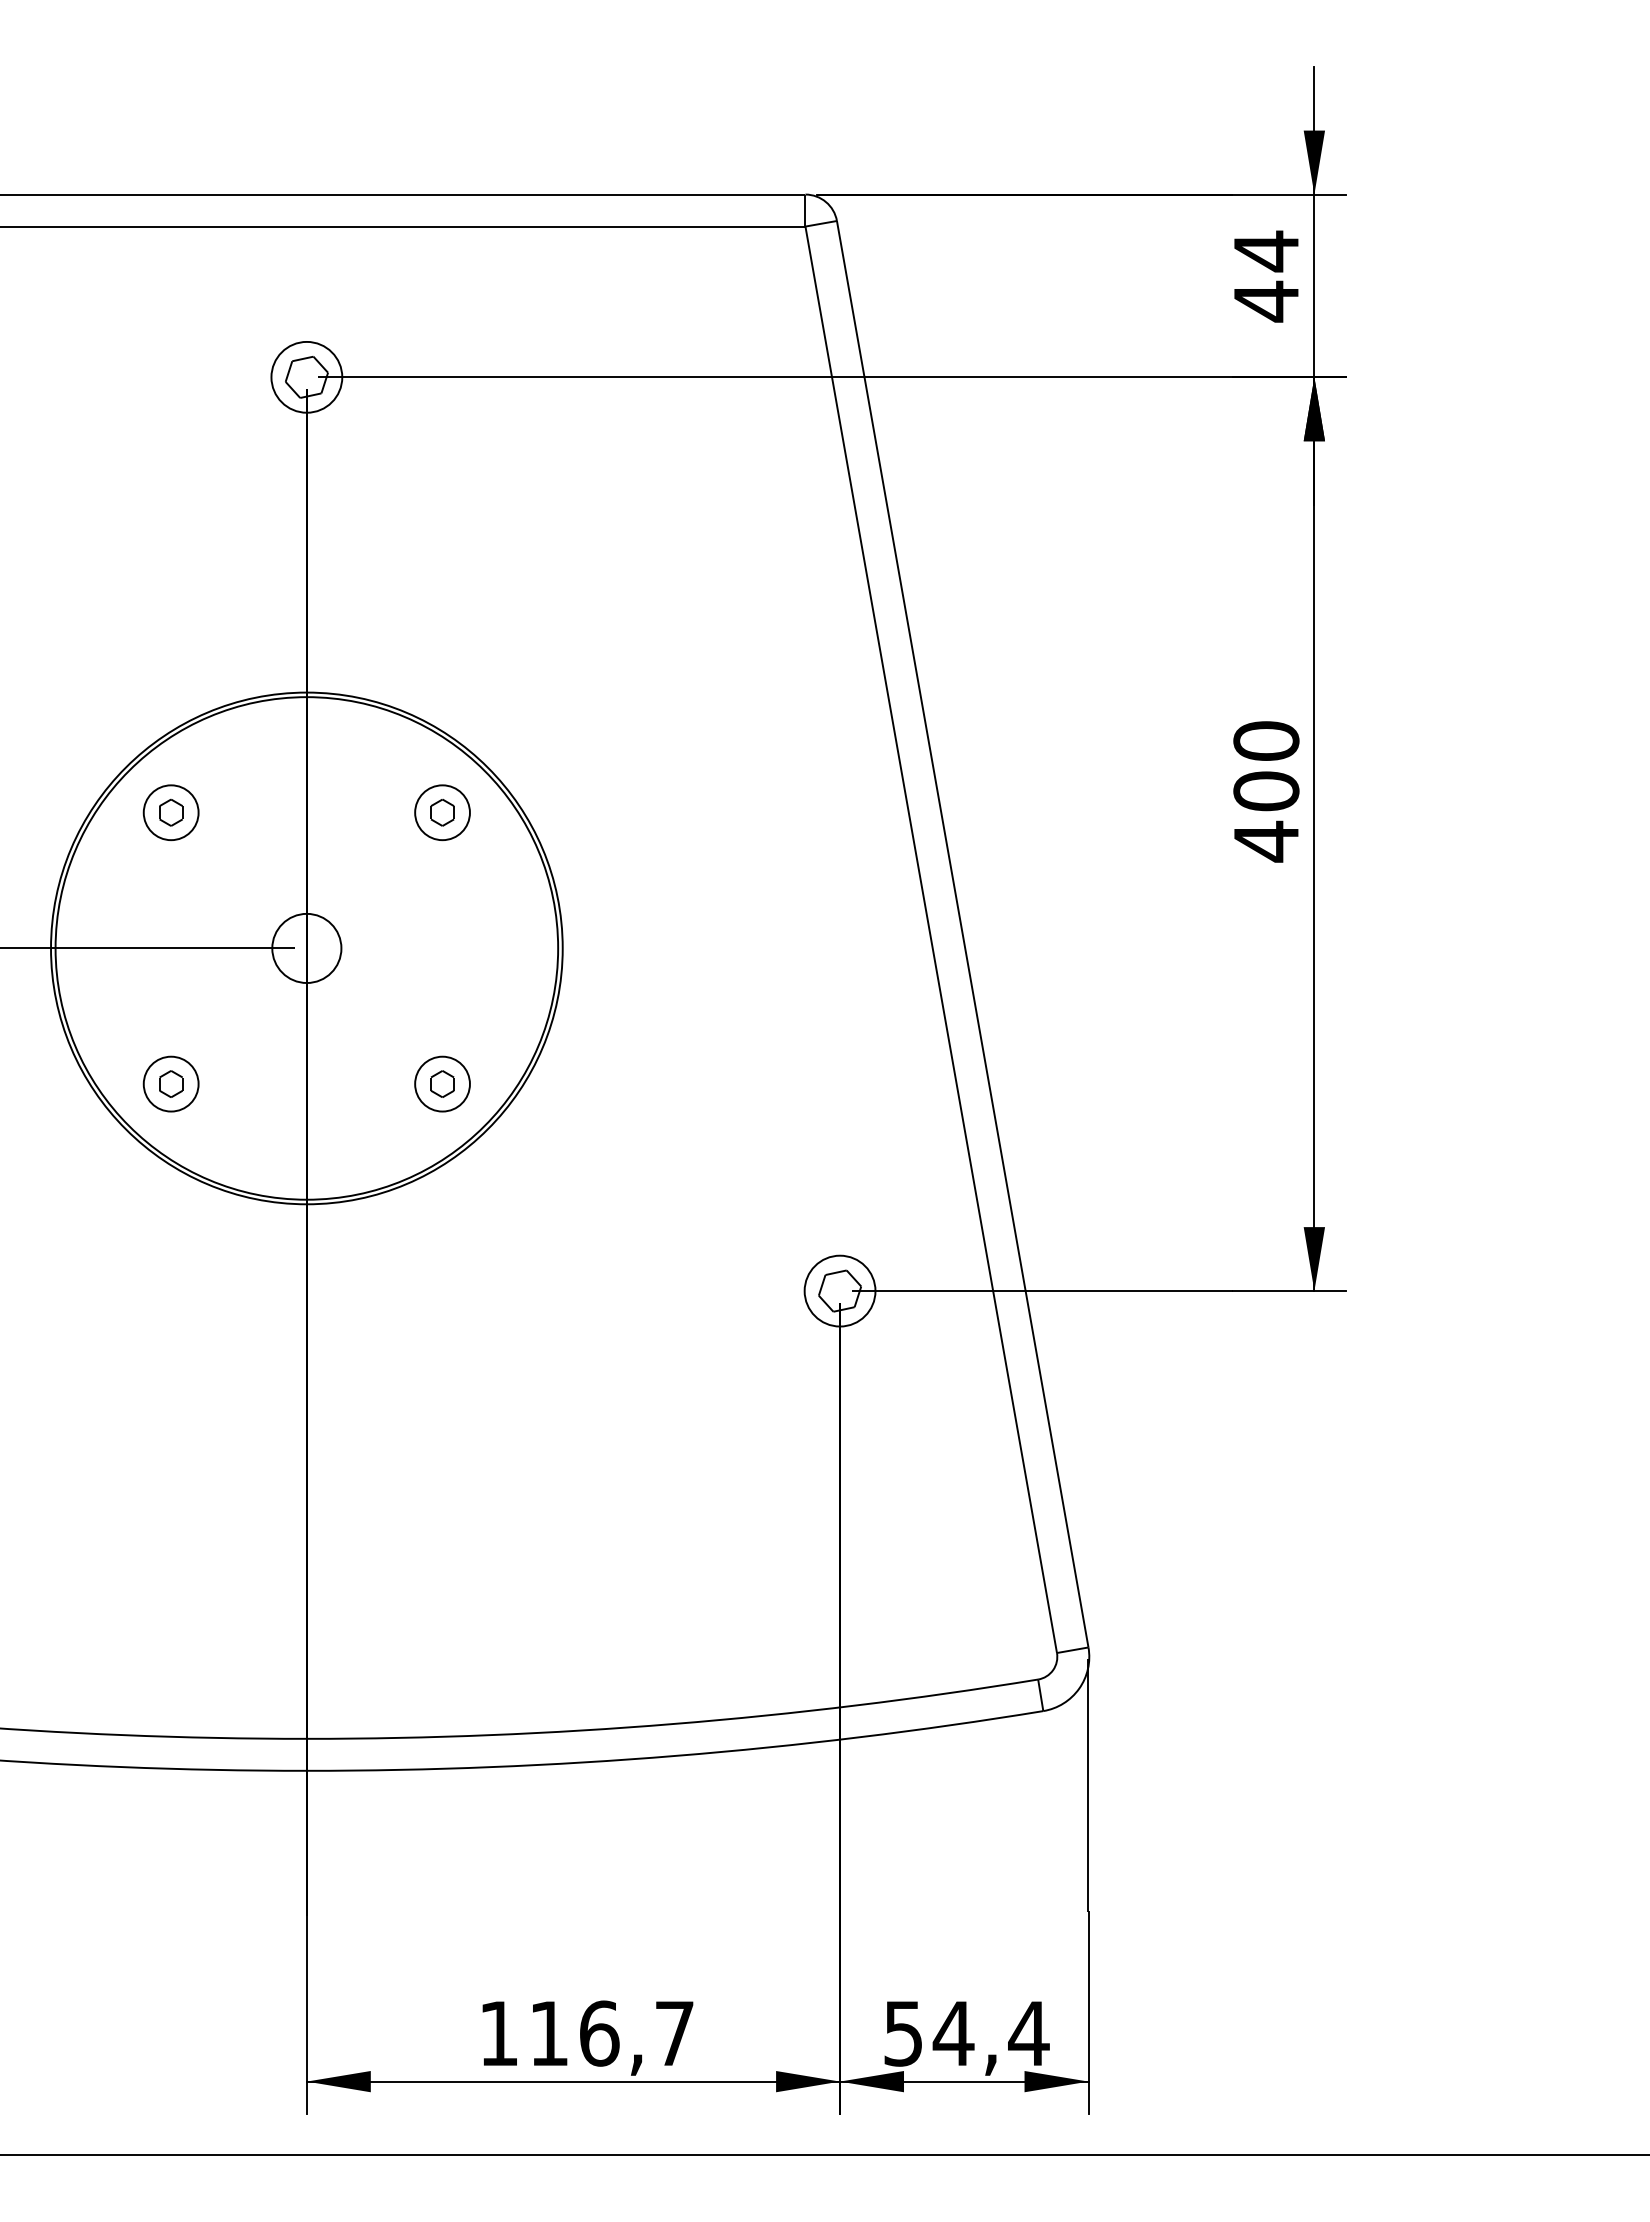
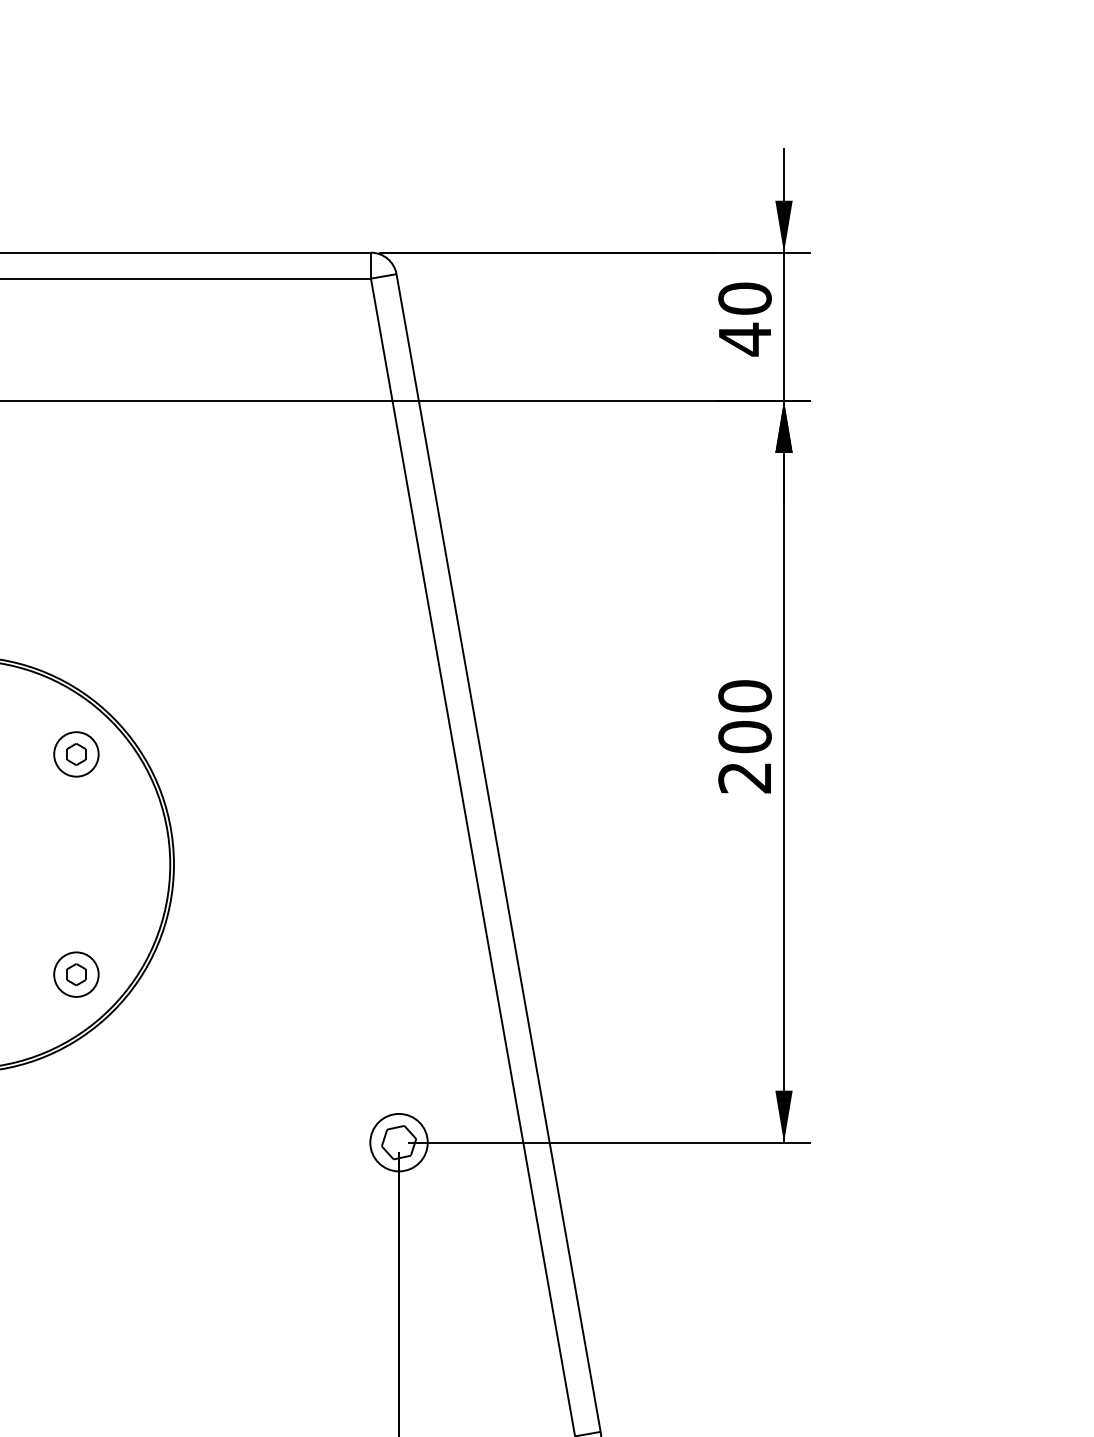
text: (1266, 251) -> (745, 298), 44 -> 40
text: (1265, 841) -> (744, 777), 400 -> 200

